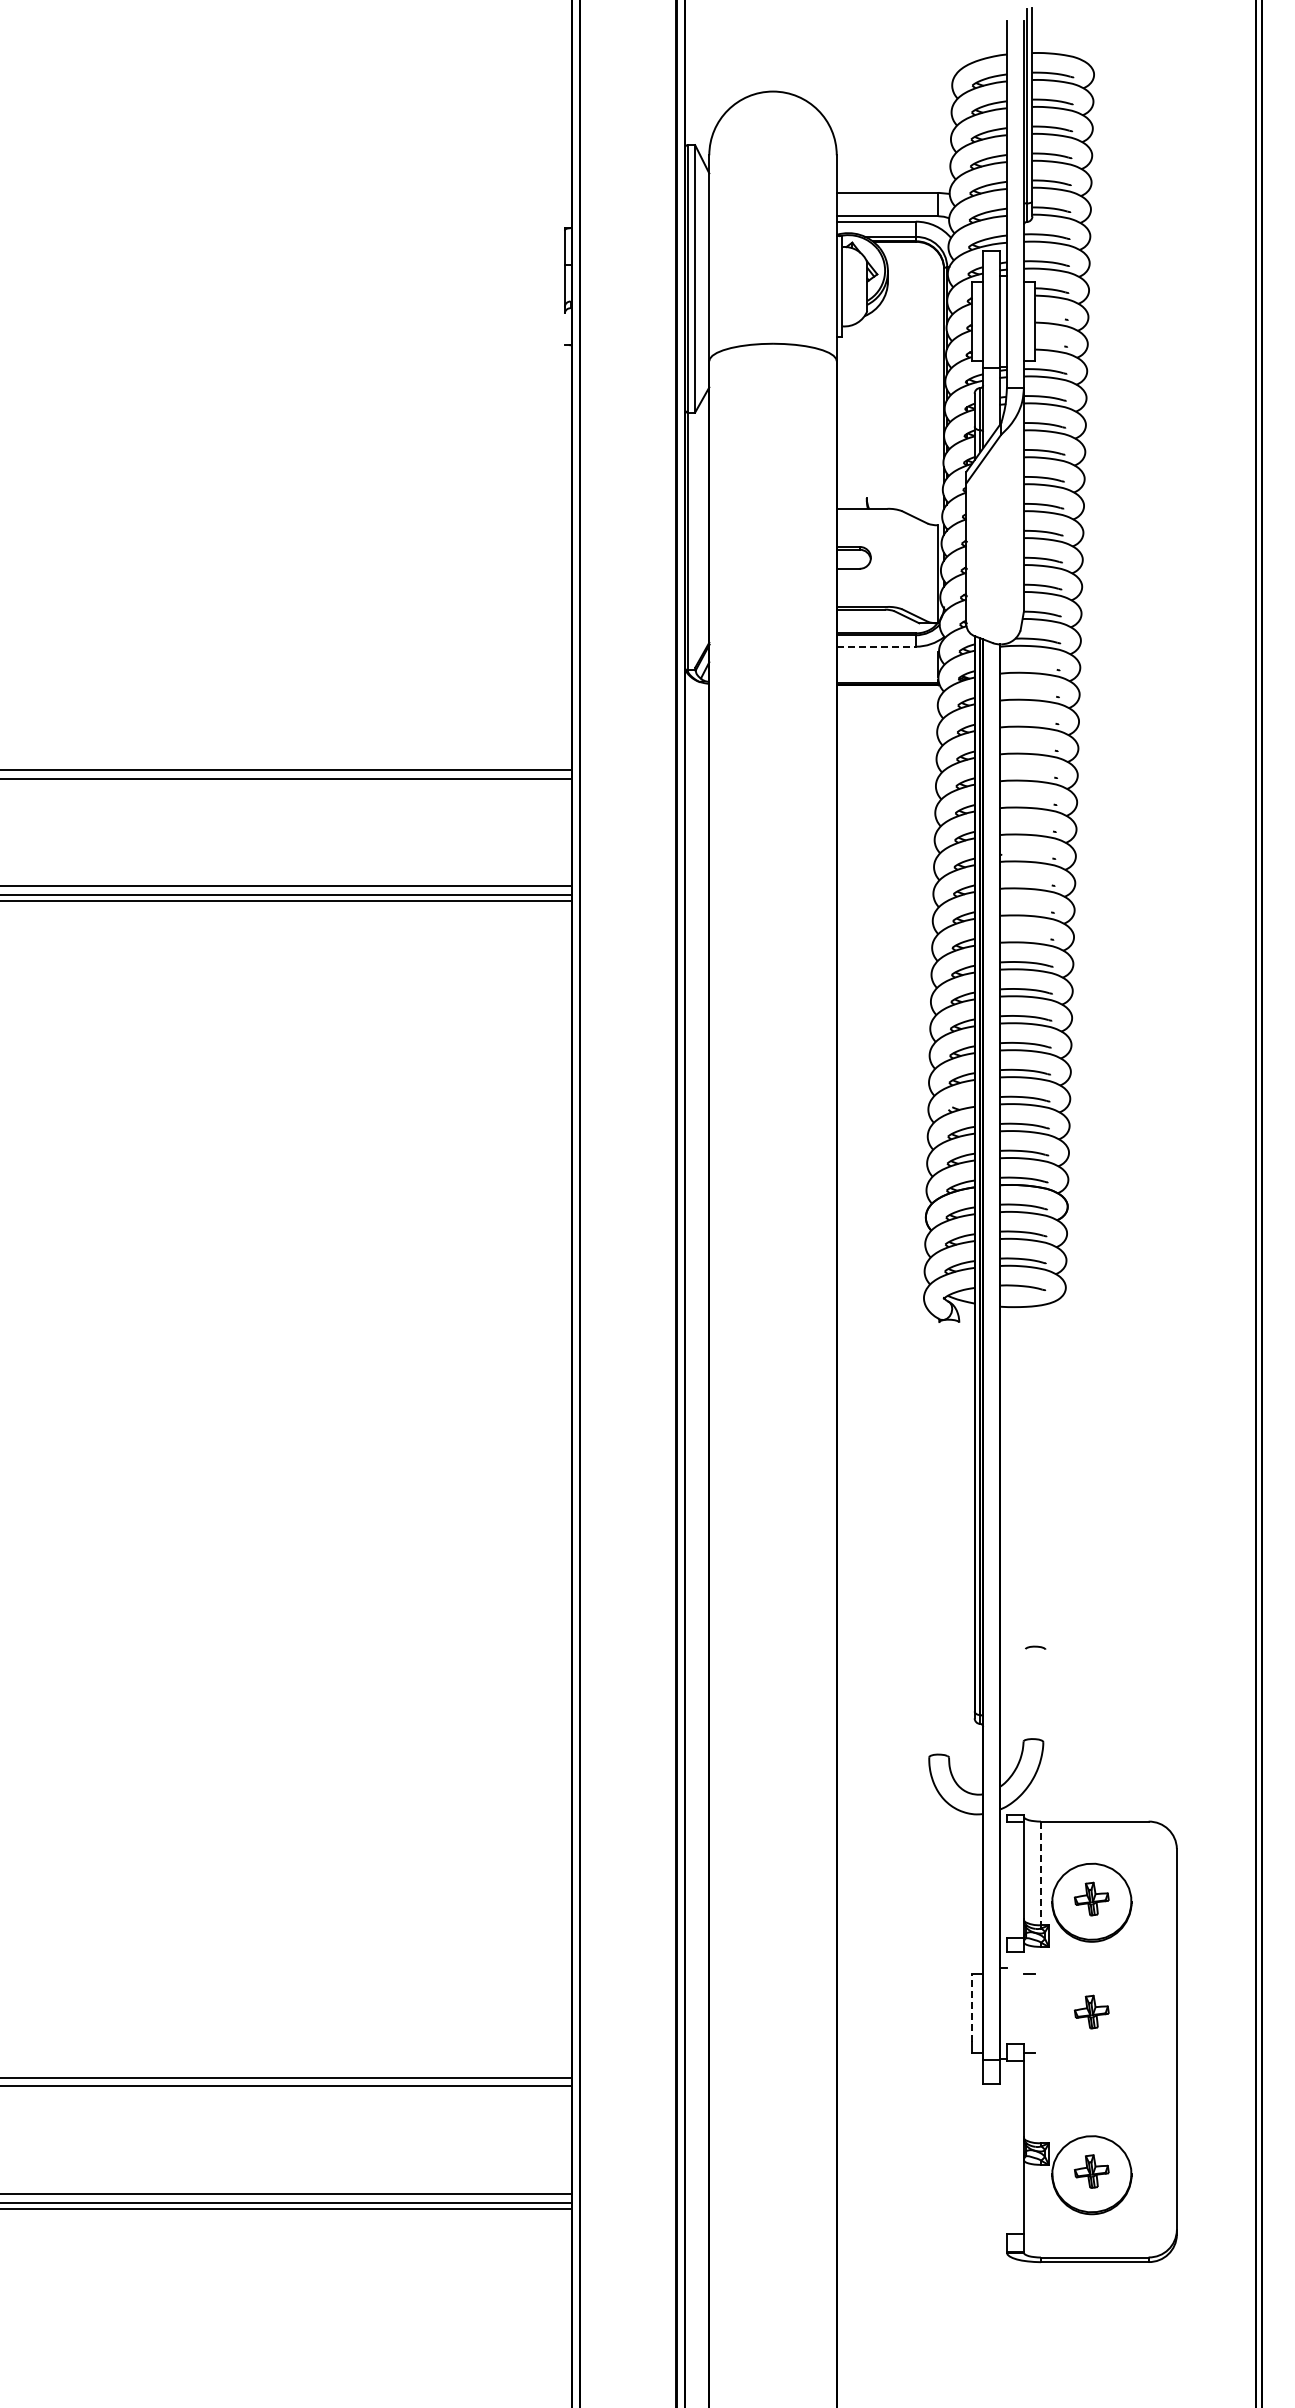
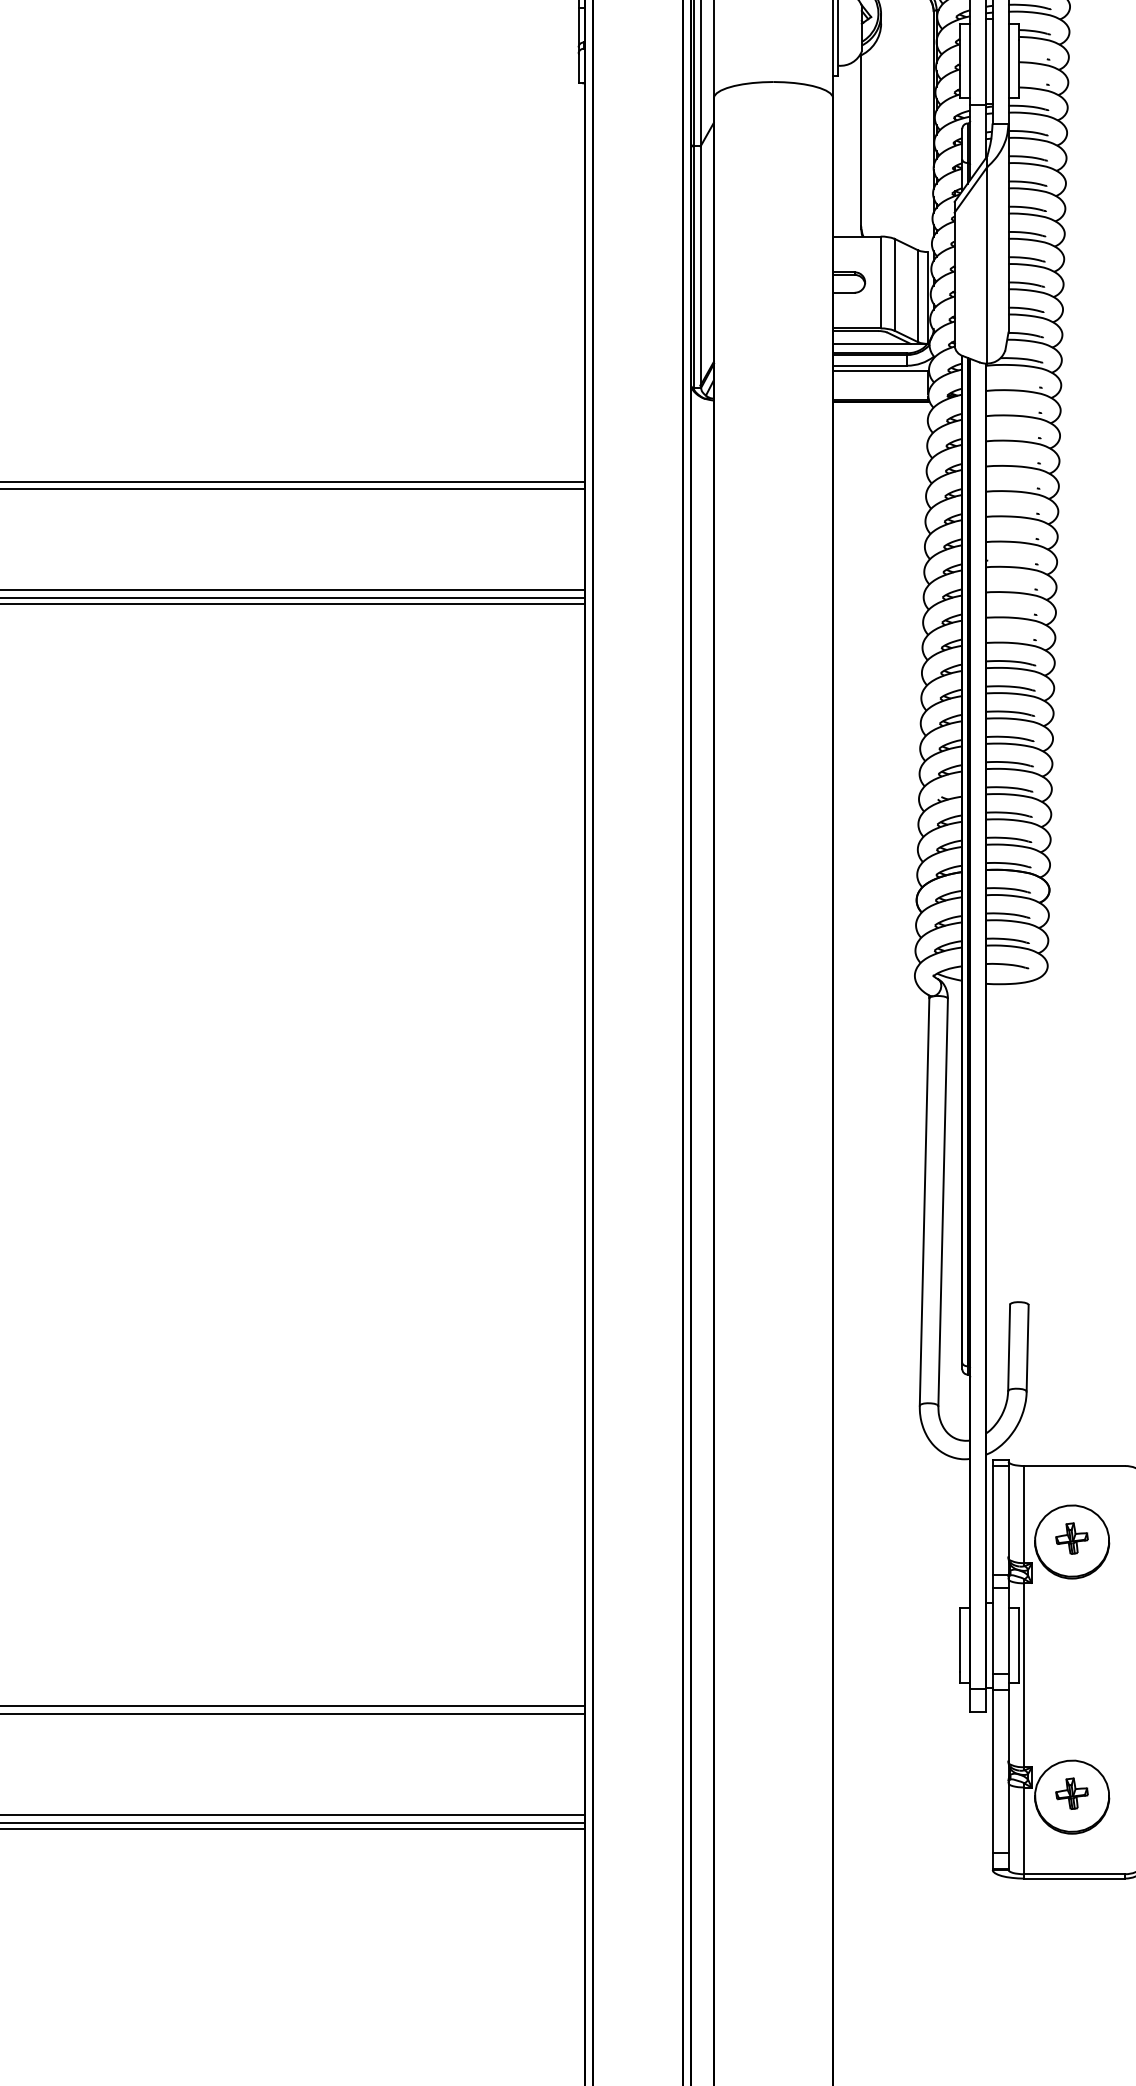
line: (564, 329) -> (578, 68), added
line: (866, 406) -> (861, 140), added
line: (695, 539) -> (700, 265), added
line: (1001, 539) -> (987, 265), added
line: (887, 557) -> (880, 282), added
line: (902, 560) -> (894, 284), added
line: (927, 572) -> (918, 296), added
line: (877, 623) -> (871, 343), added
line: (876, 646) -> (870, 365), dashed -> solid
line: (887, 652) -> (880, 371), added
line: (934, 1539) -> (924, 1201), added
line: (954, 1539) -> (943, 1201), added
line: (1024, 1695) -> (1009, 1347), added
line: (1044, 1695) -> (1027, 1347), added
line: (1040, 1873) -> (1023, 1514), dashed -> solid
line: (1006, 1879) -> (992, 1520), added
line: (1006, 1997) -> (992, 1630), added
line: (1023, 1997) -> (1008, 1630), added
line: (971, 2007) -> (959, 1640), dashed -> solid
part: (1091, 2011) -> (1071, 1643), removed
line: (1035, 2012) -> (1019, 1644), added
line: (1040, 2044) -> (1023, 1674), added
line: (1006, 2147) -> (992, 1771), added
line: (1040, 2210) -> (1023, 1830), added

